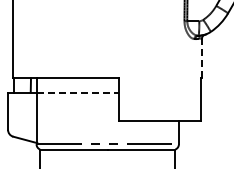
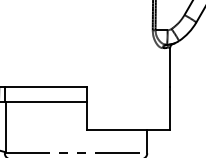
line: (202, 58) -> (170, 67), dashed -> solid
line: (78, 92) -> (46, 101), dashed -> solid

